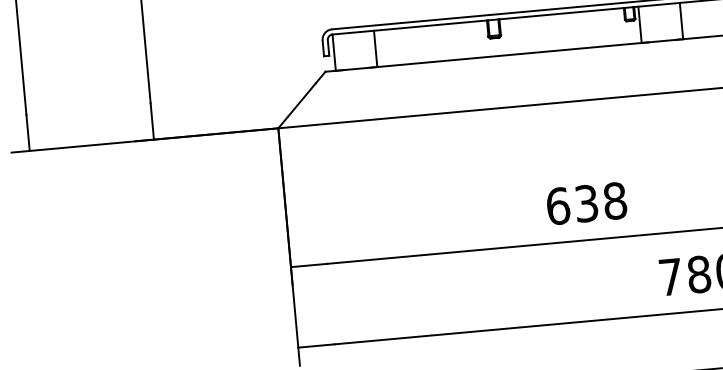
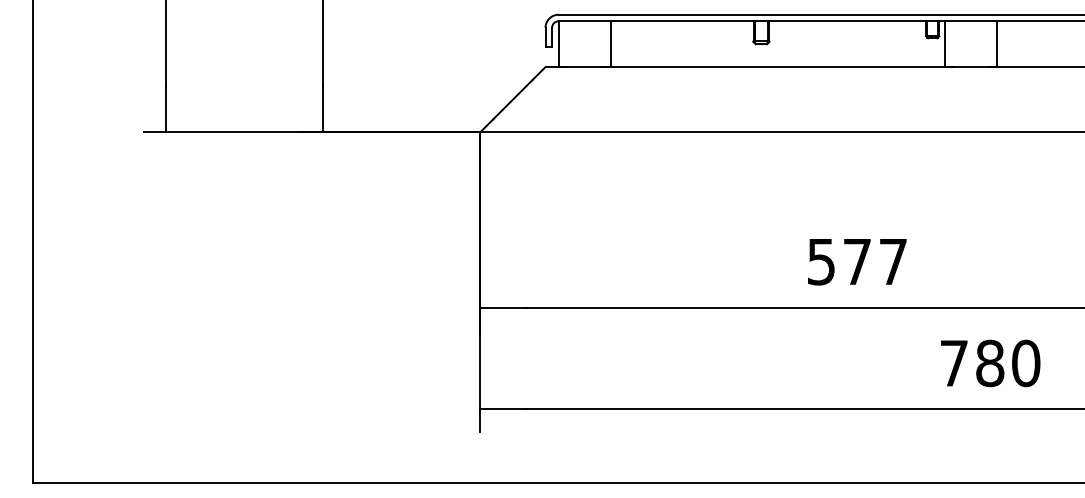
text: (586, 203) -> (857, 261), 638 -> 577

